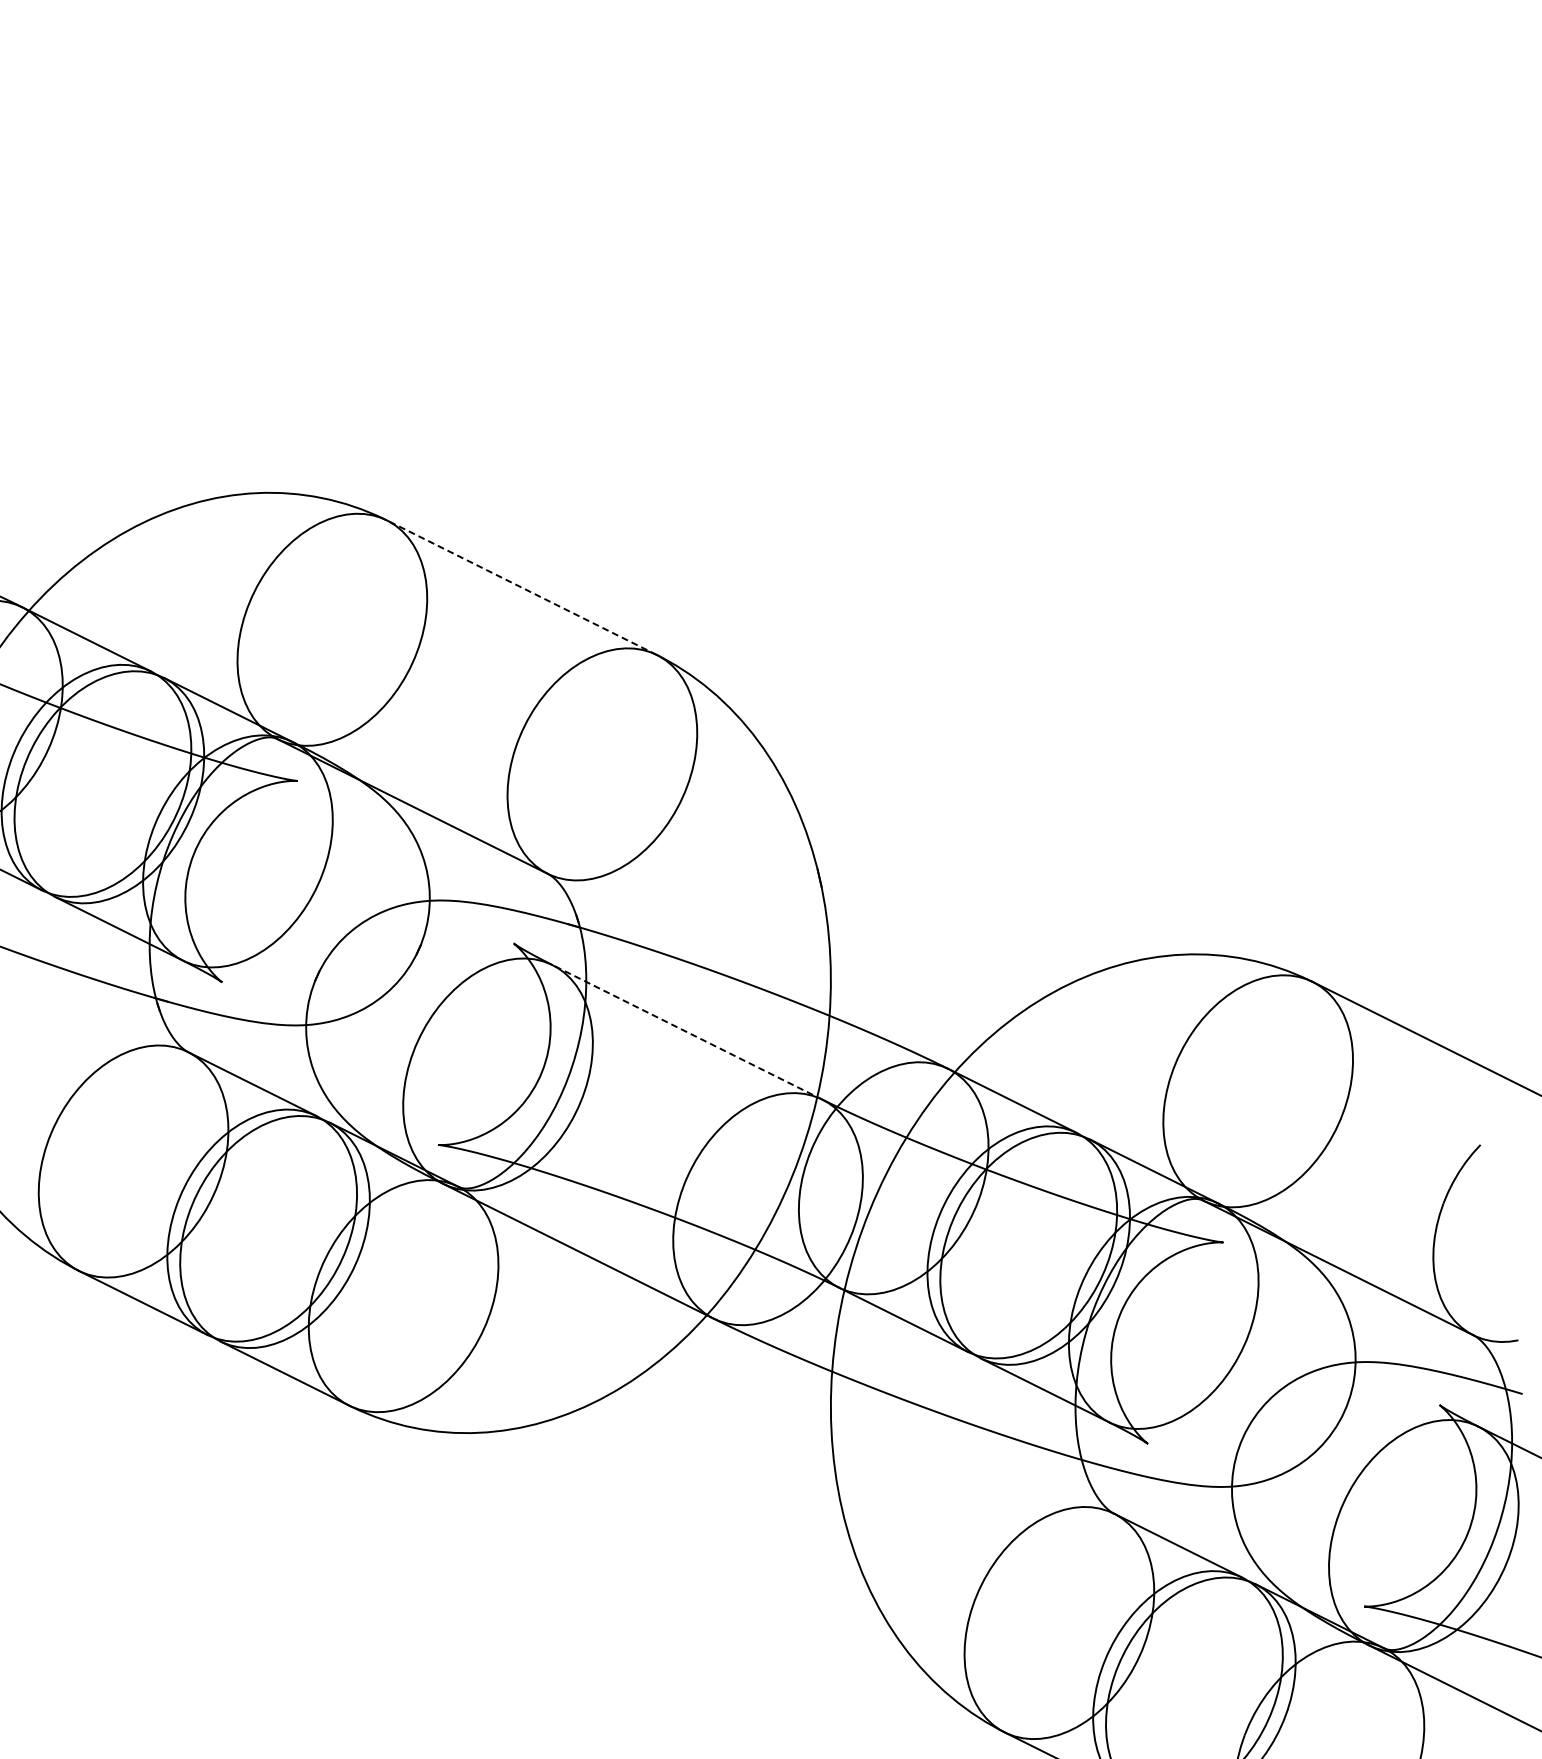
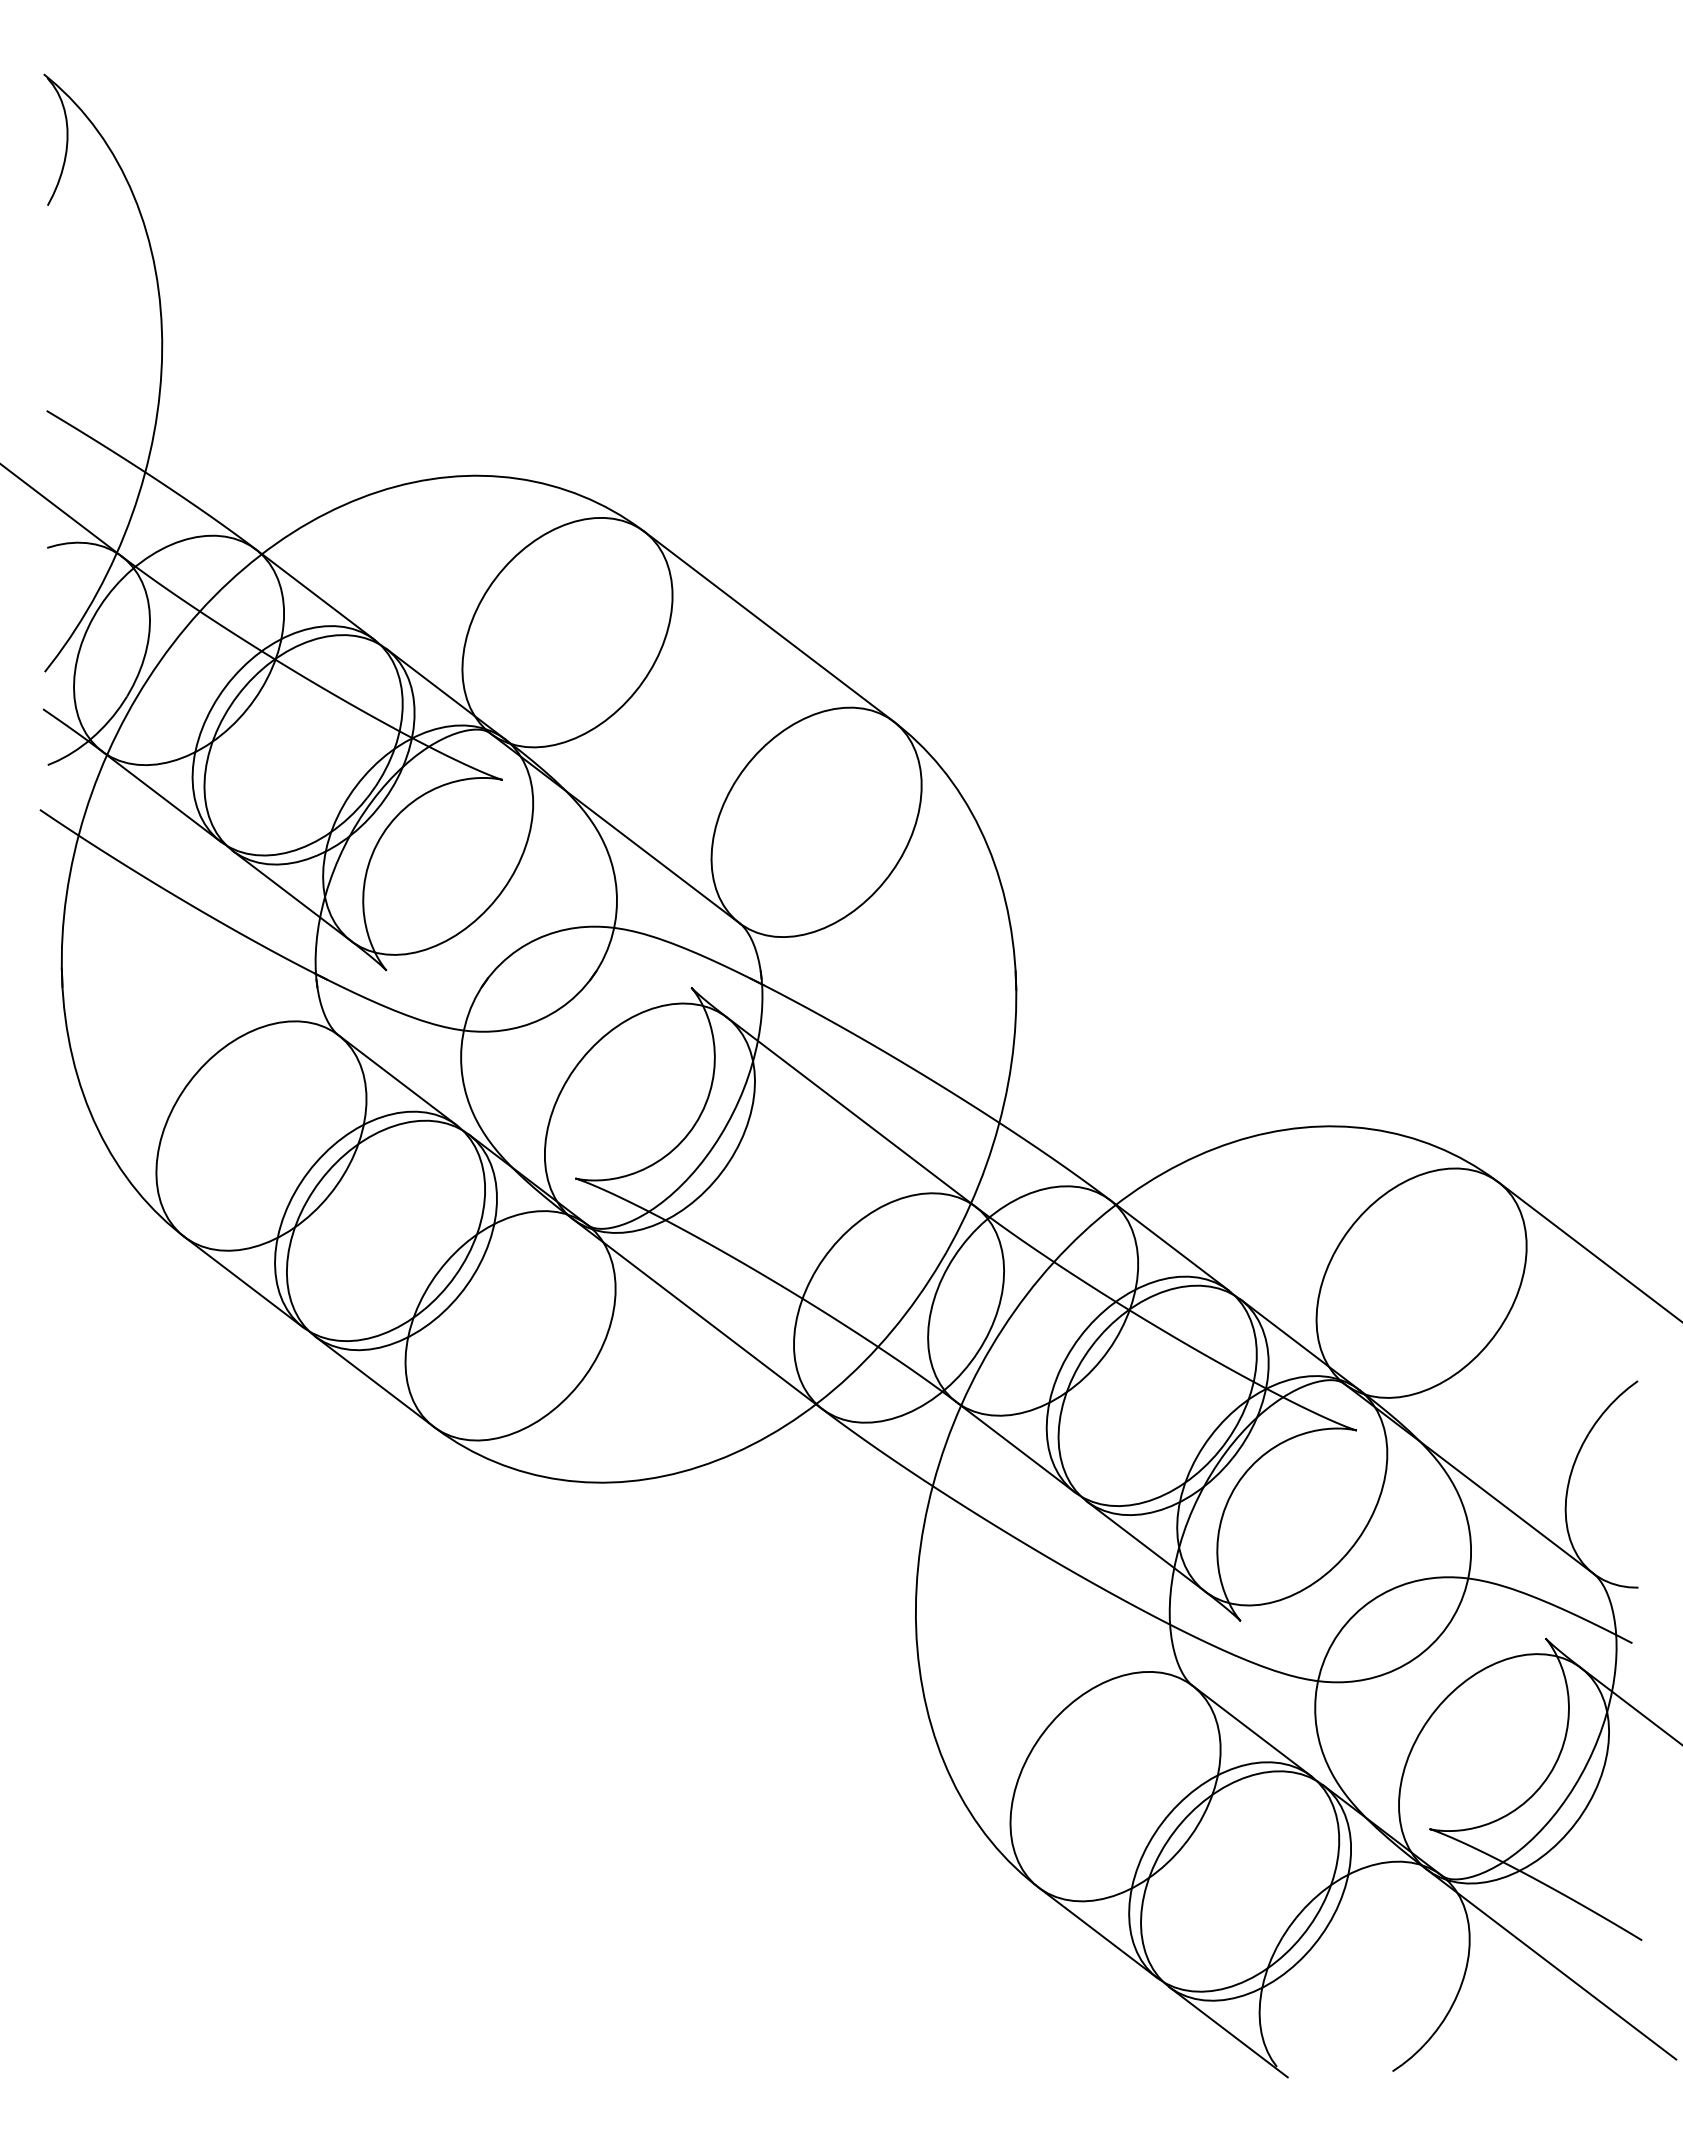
line: (521, 587) -> (768, 626), dashed -> solid
line: (687, 1032) -> (851, 1112), dashed -> solid

